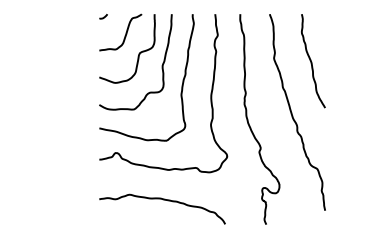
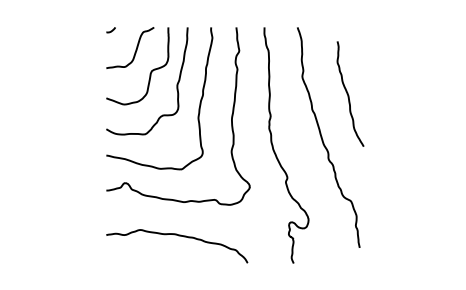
curve: (311, 60) -> (348, 93), moved

